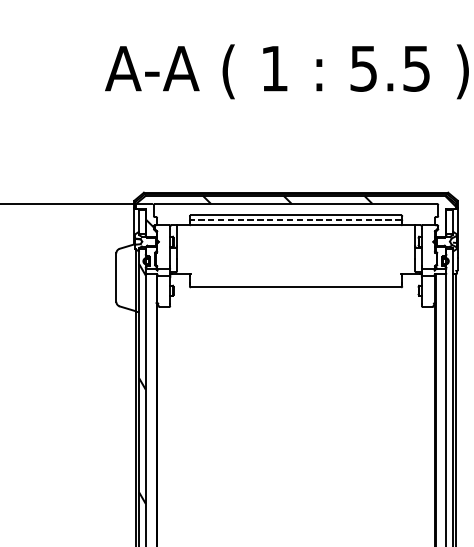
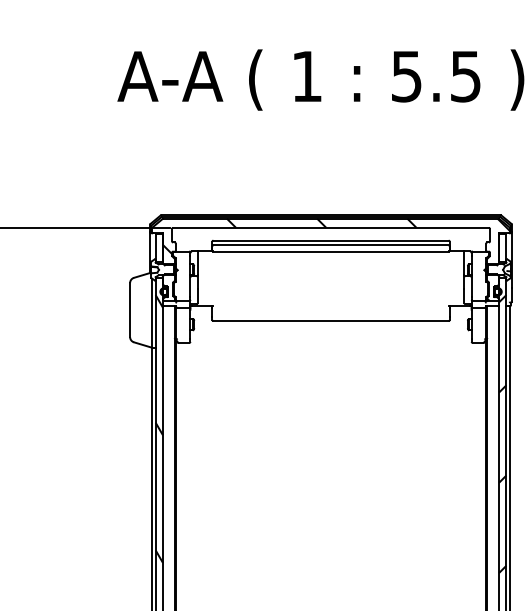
line: (296, 219) -> (331, 245), dashed -> solid
hatch: (449, 388) -> (502, 434), added

